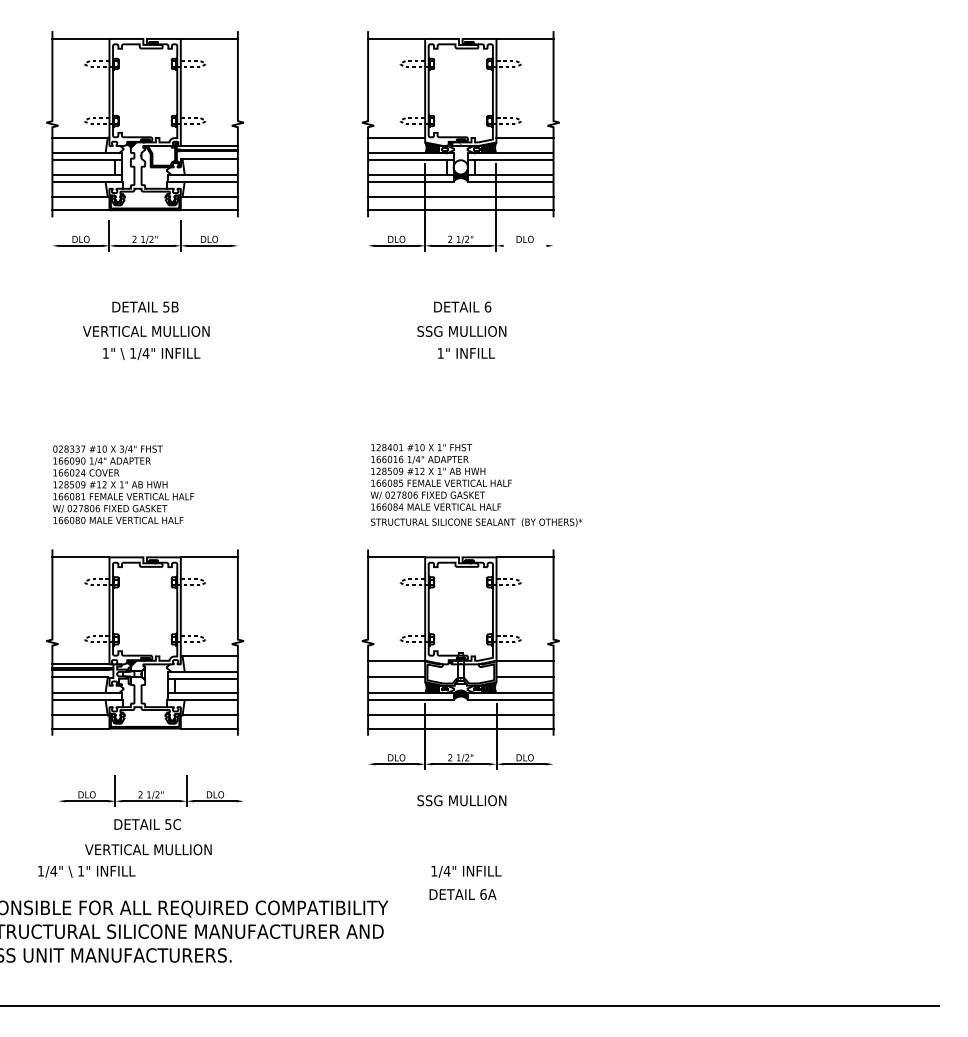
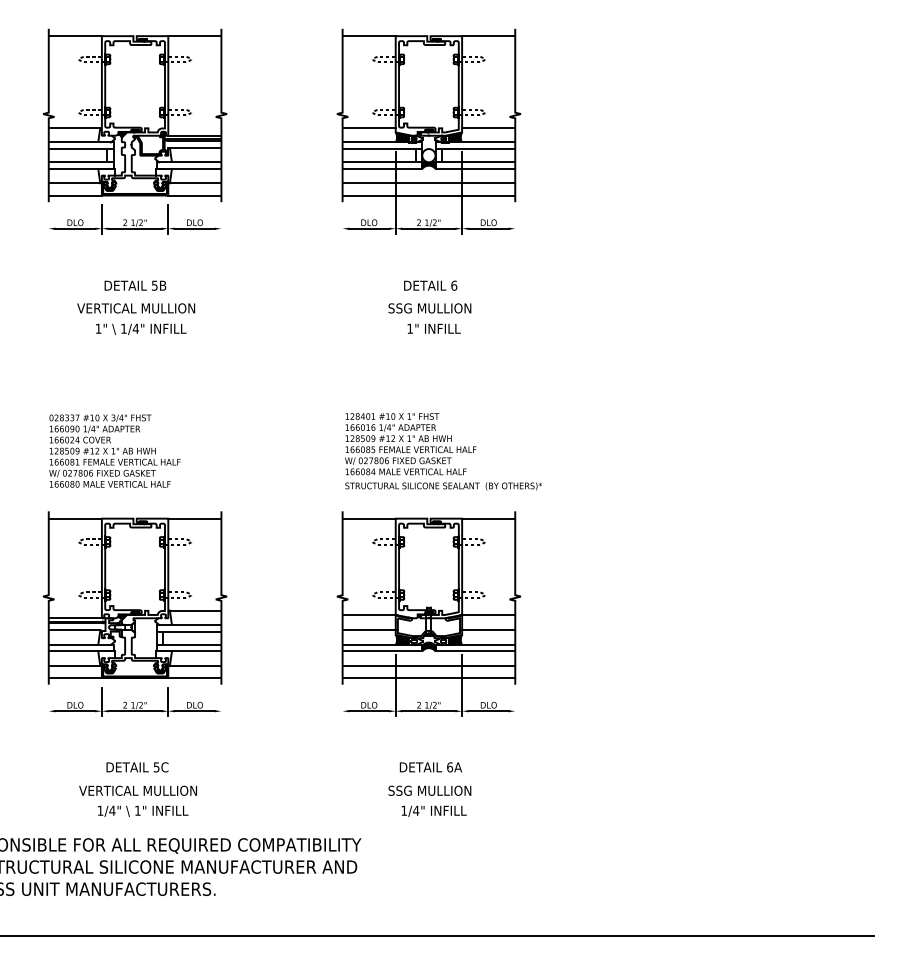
line: (524, 245) -> (488, 228), added
part: (151, 790) -> (135, 701), moved
text: (461, 800) -> (429, 790), moved
text: (86, 871) -> (142, 811), moved
text: (462, 894) -> (430, 767), moved

